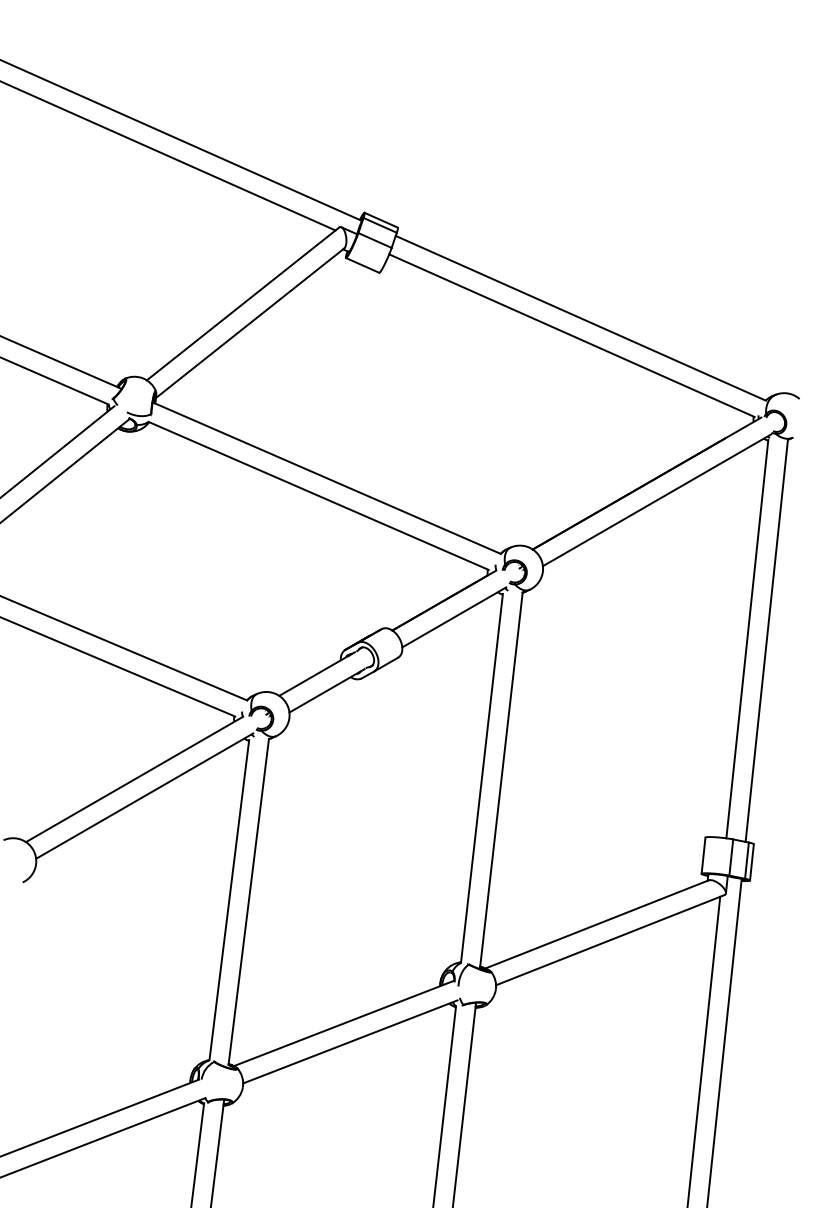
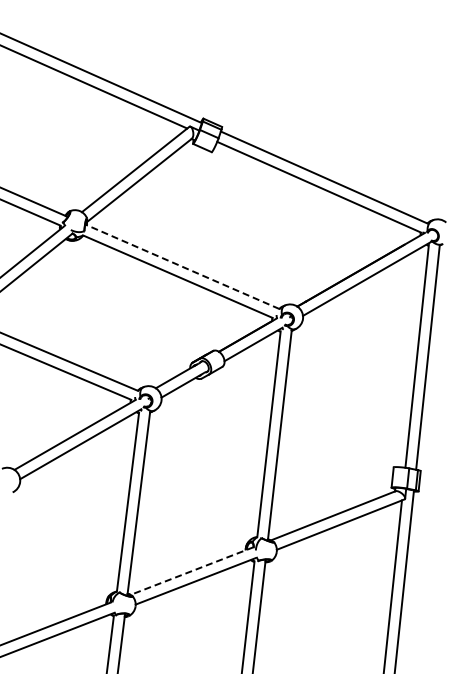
line: (326, 477) -> (182, 266), solid -> dashed
line: (344, 1024) -> (192, 571), solid -> dashed

